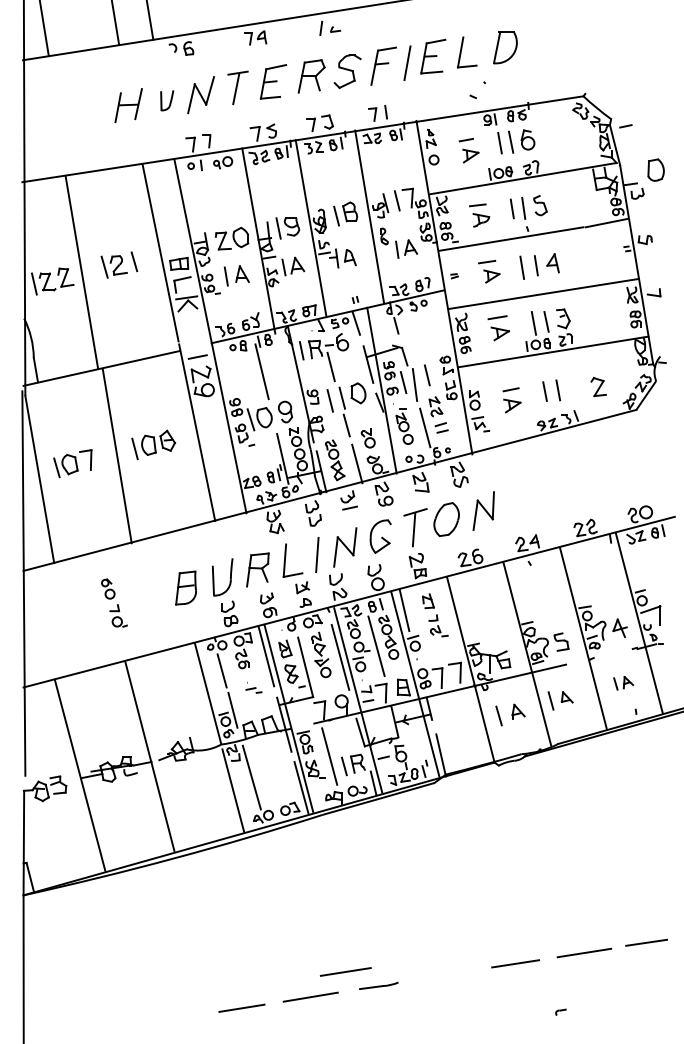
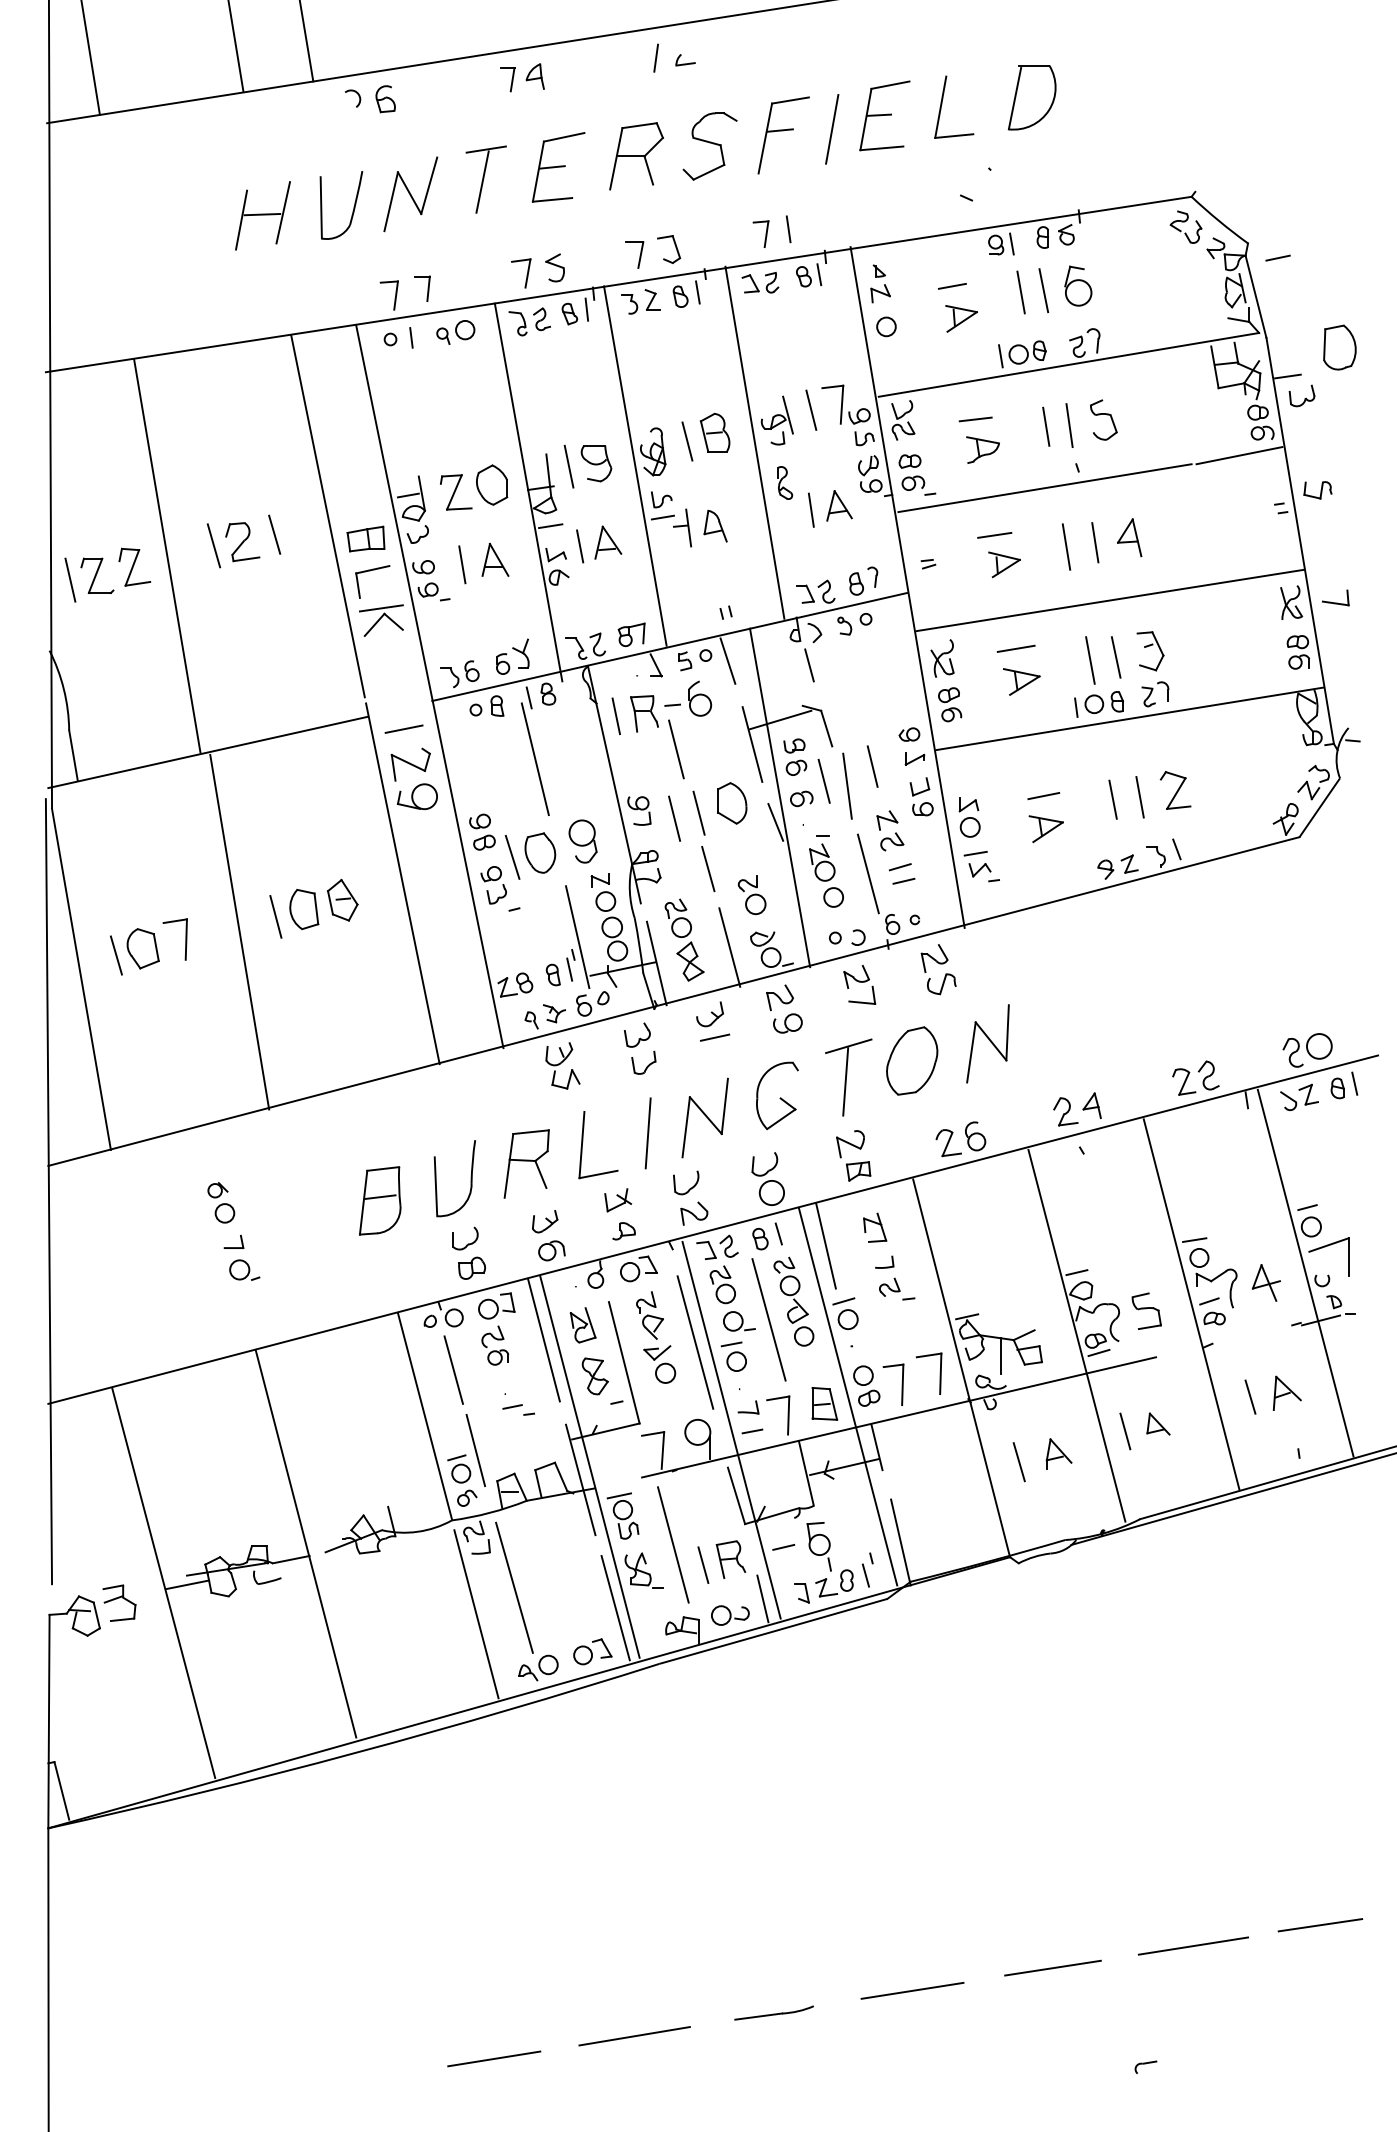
part: (167, 100) -> (342, 205), size x1.67
part: (598, 387) -> (1175, 791), moved
part: (623, 683) -> (1273, 1395), size x1.43
line: (345, 971) -> (911, 1989), moved

